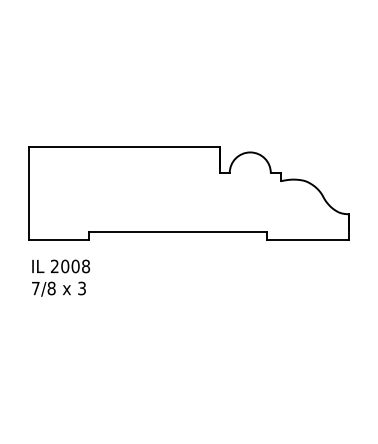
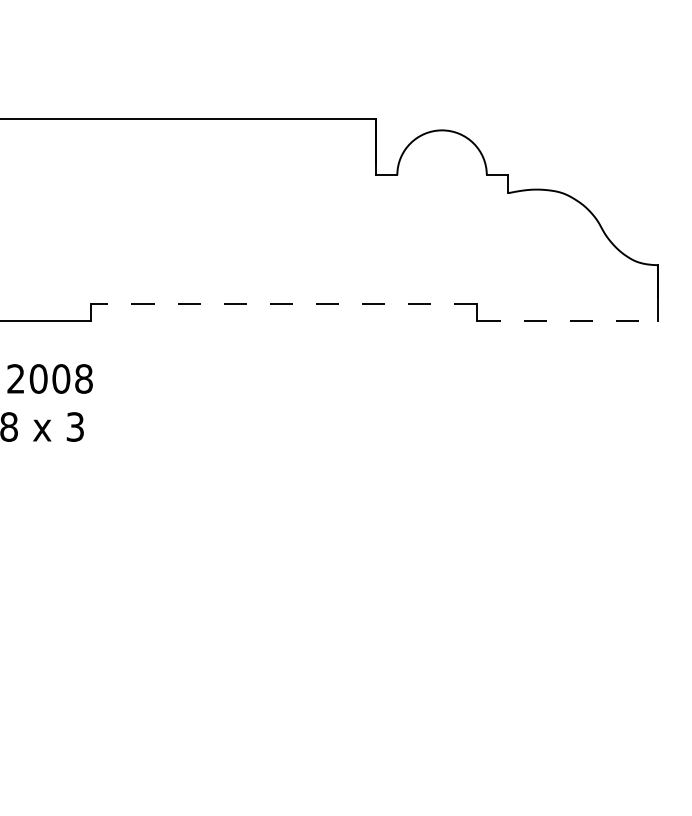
line: (177, 232) -> (283, 304), solid -> dashed
line: (308, 239) -> (568, 320), solid -> dashed

